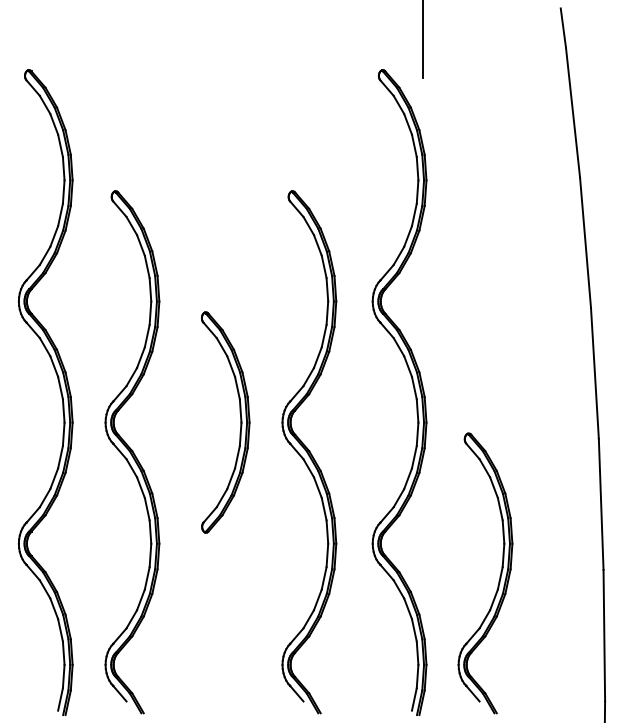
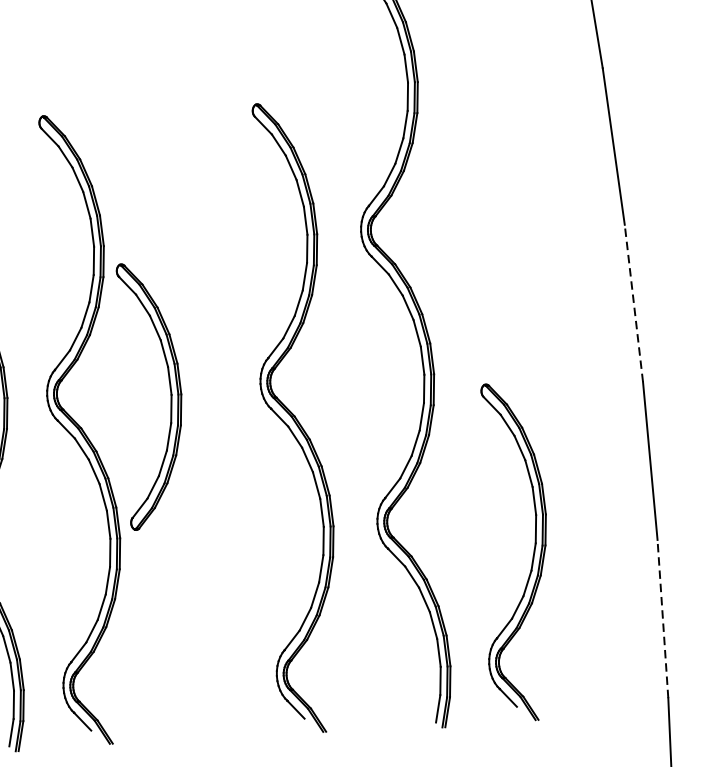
line: (594, 373) -> (633, 303), solid -> dashed
part: (240, 422) -> (170, 394), moved
line: (604, 635) -> (663, 618), solid -> dashed

